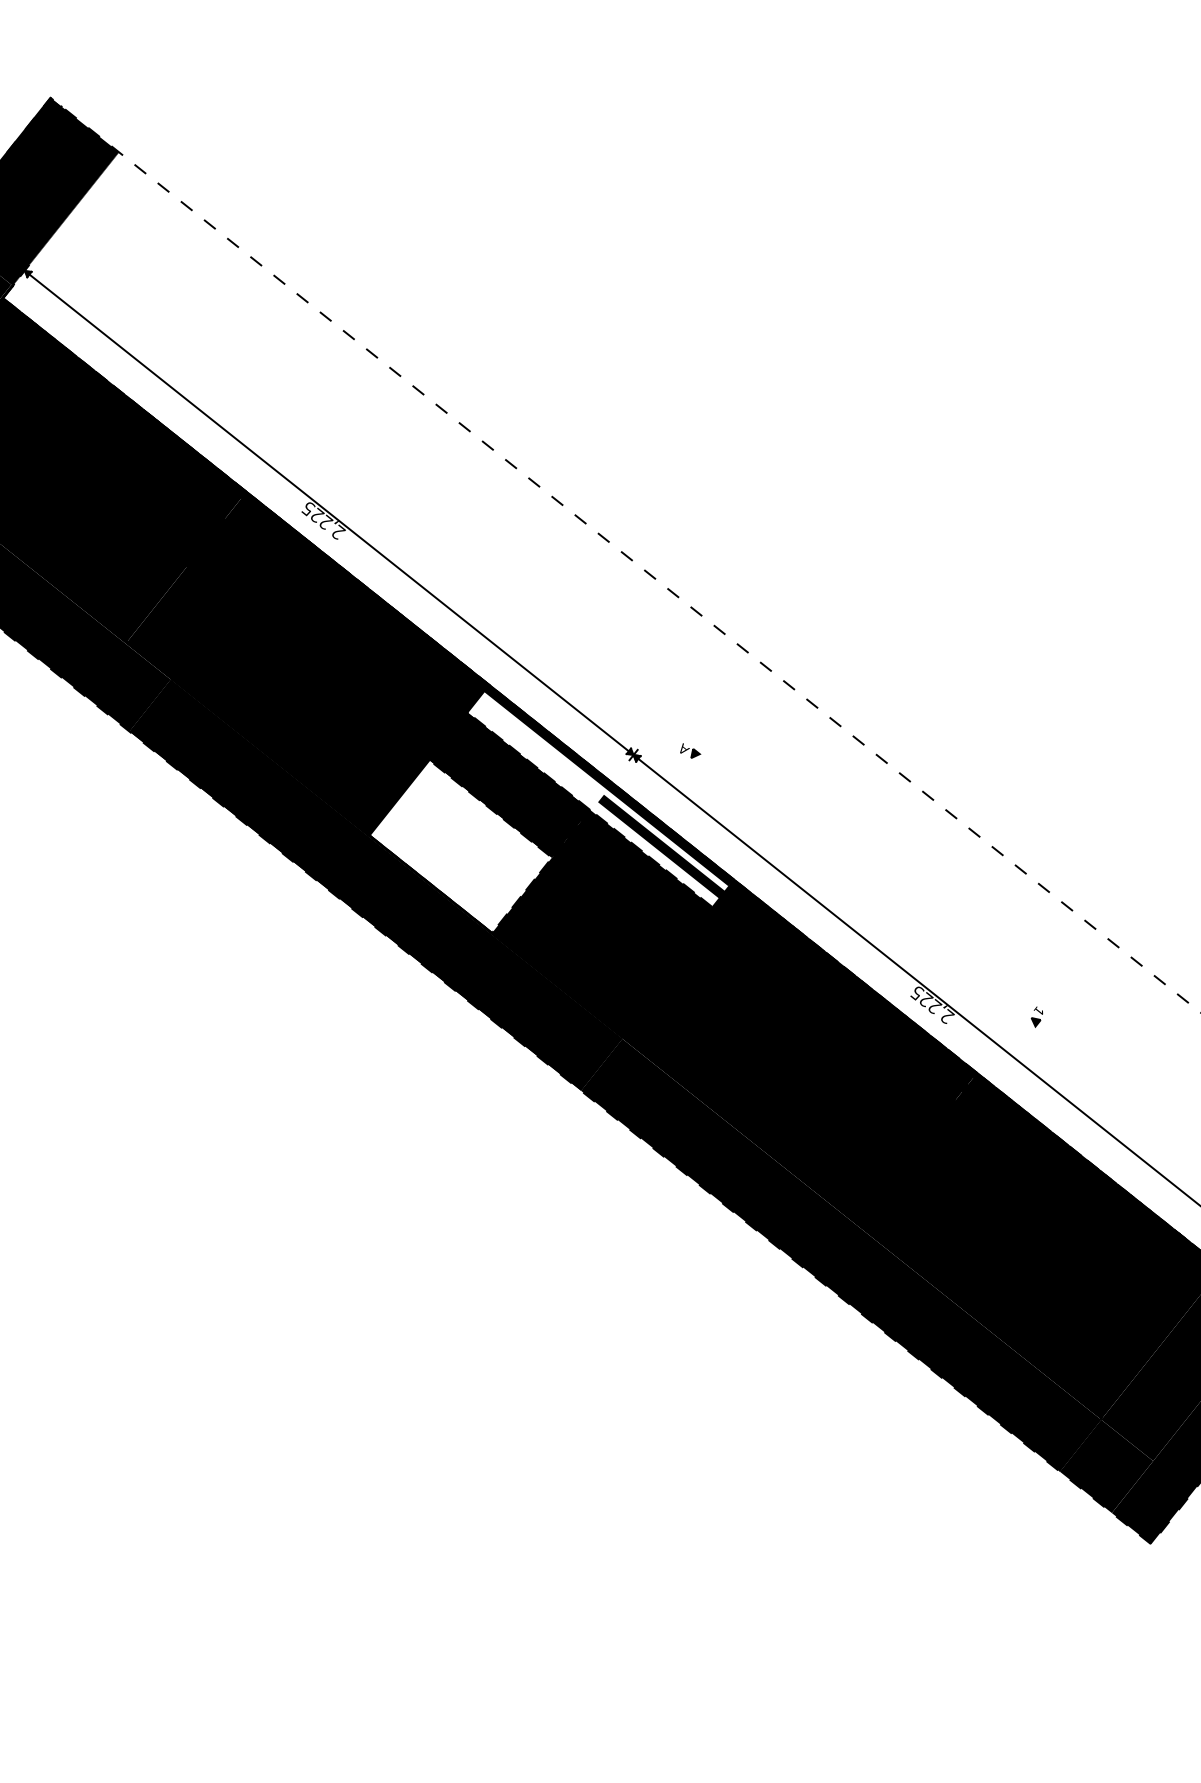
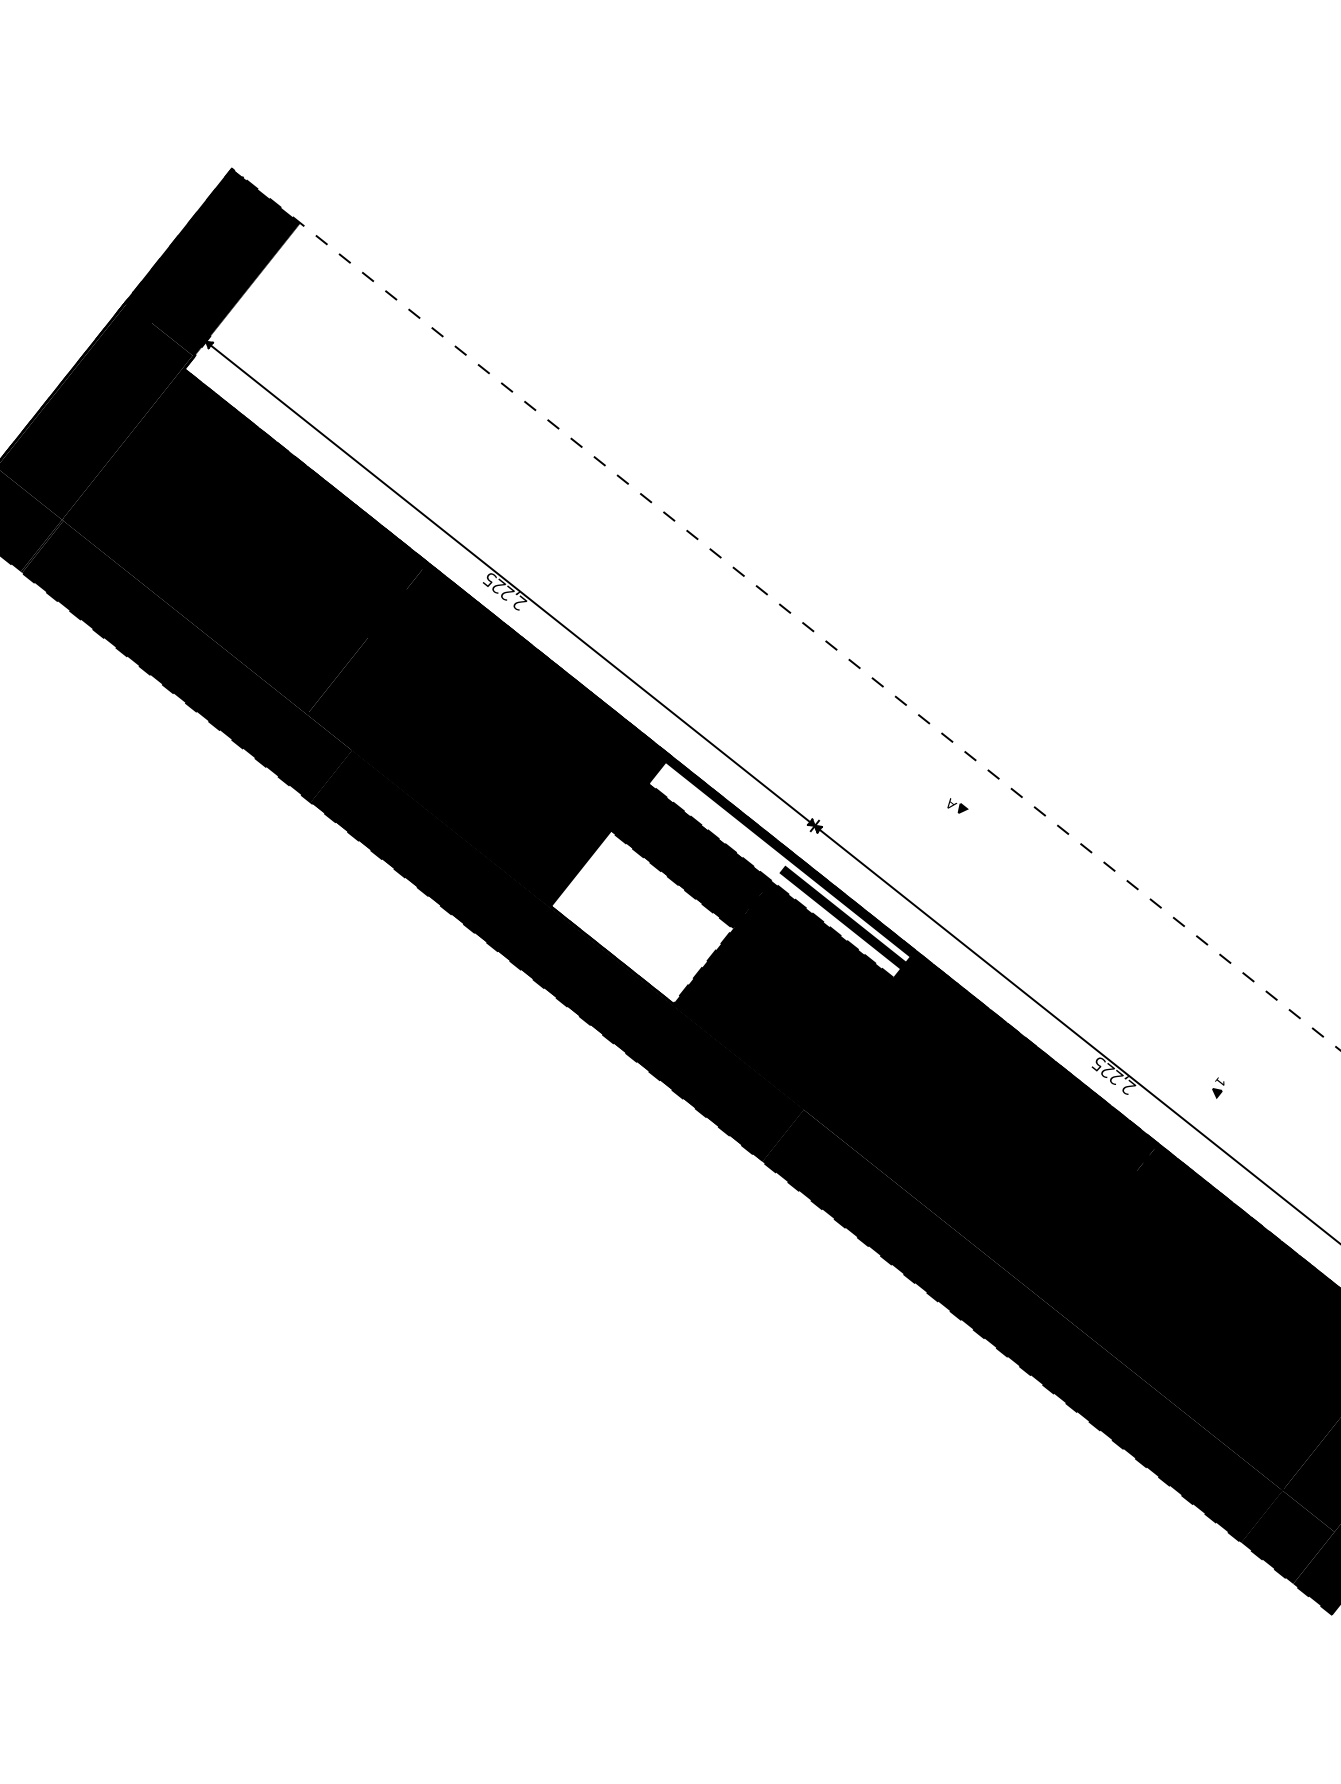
part: (690, 750) -> (957, 805), moved

